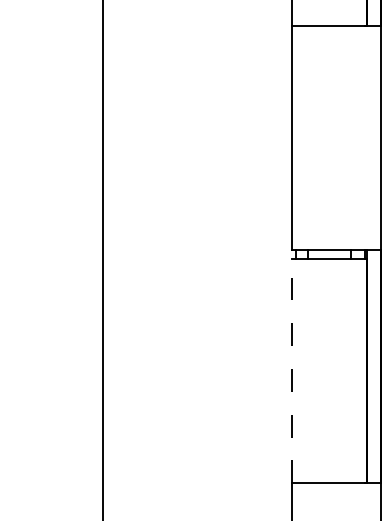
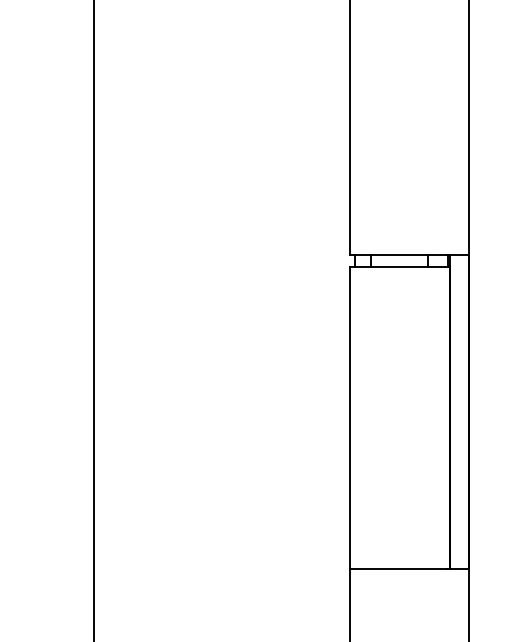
line: (292, 370) -> (349, 416), dashed -> solid

